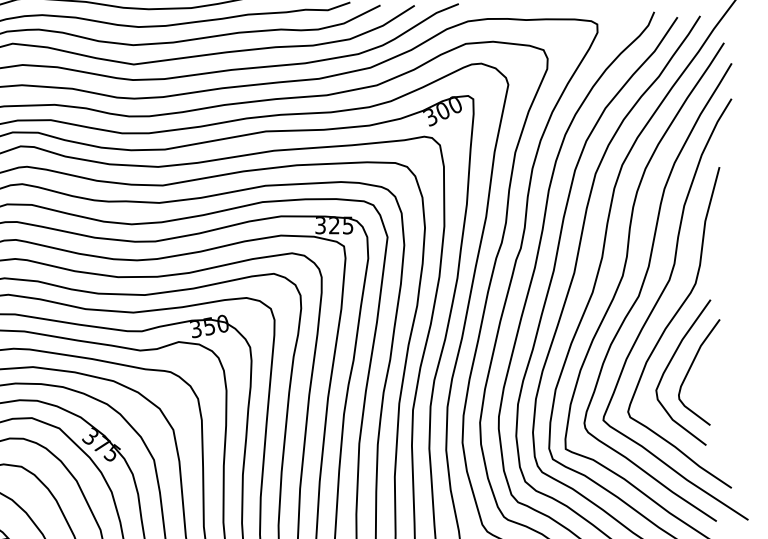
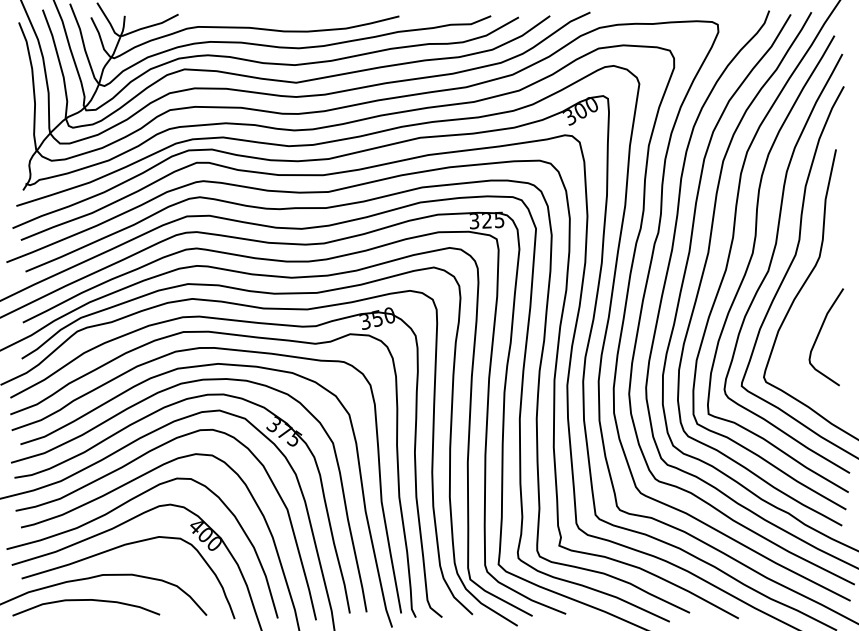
curve: (670, 362) -> (800, 330), removed

